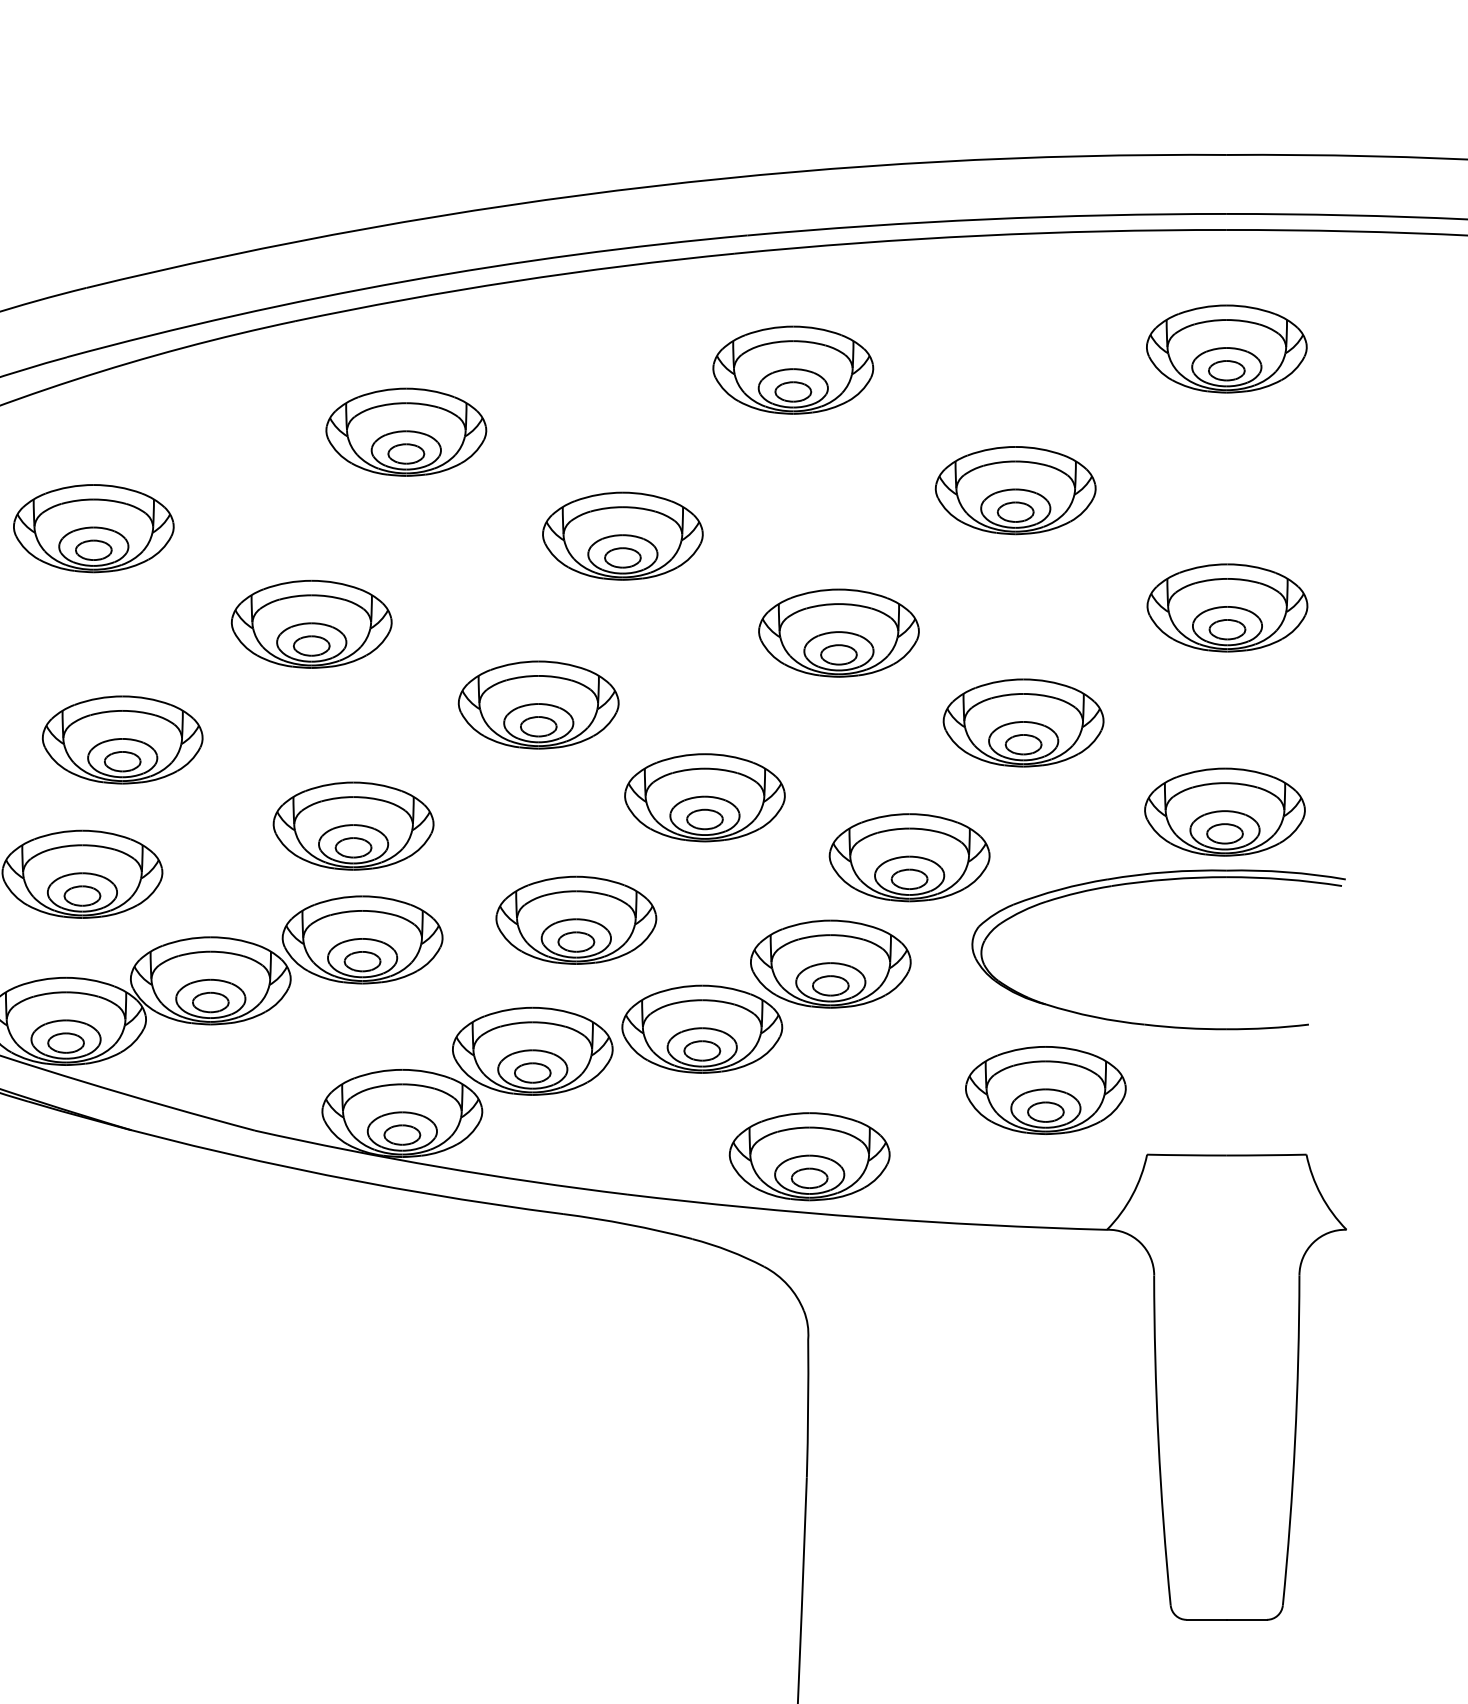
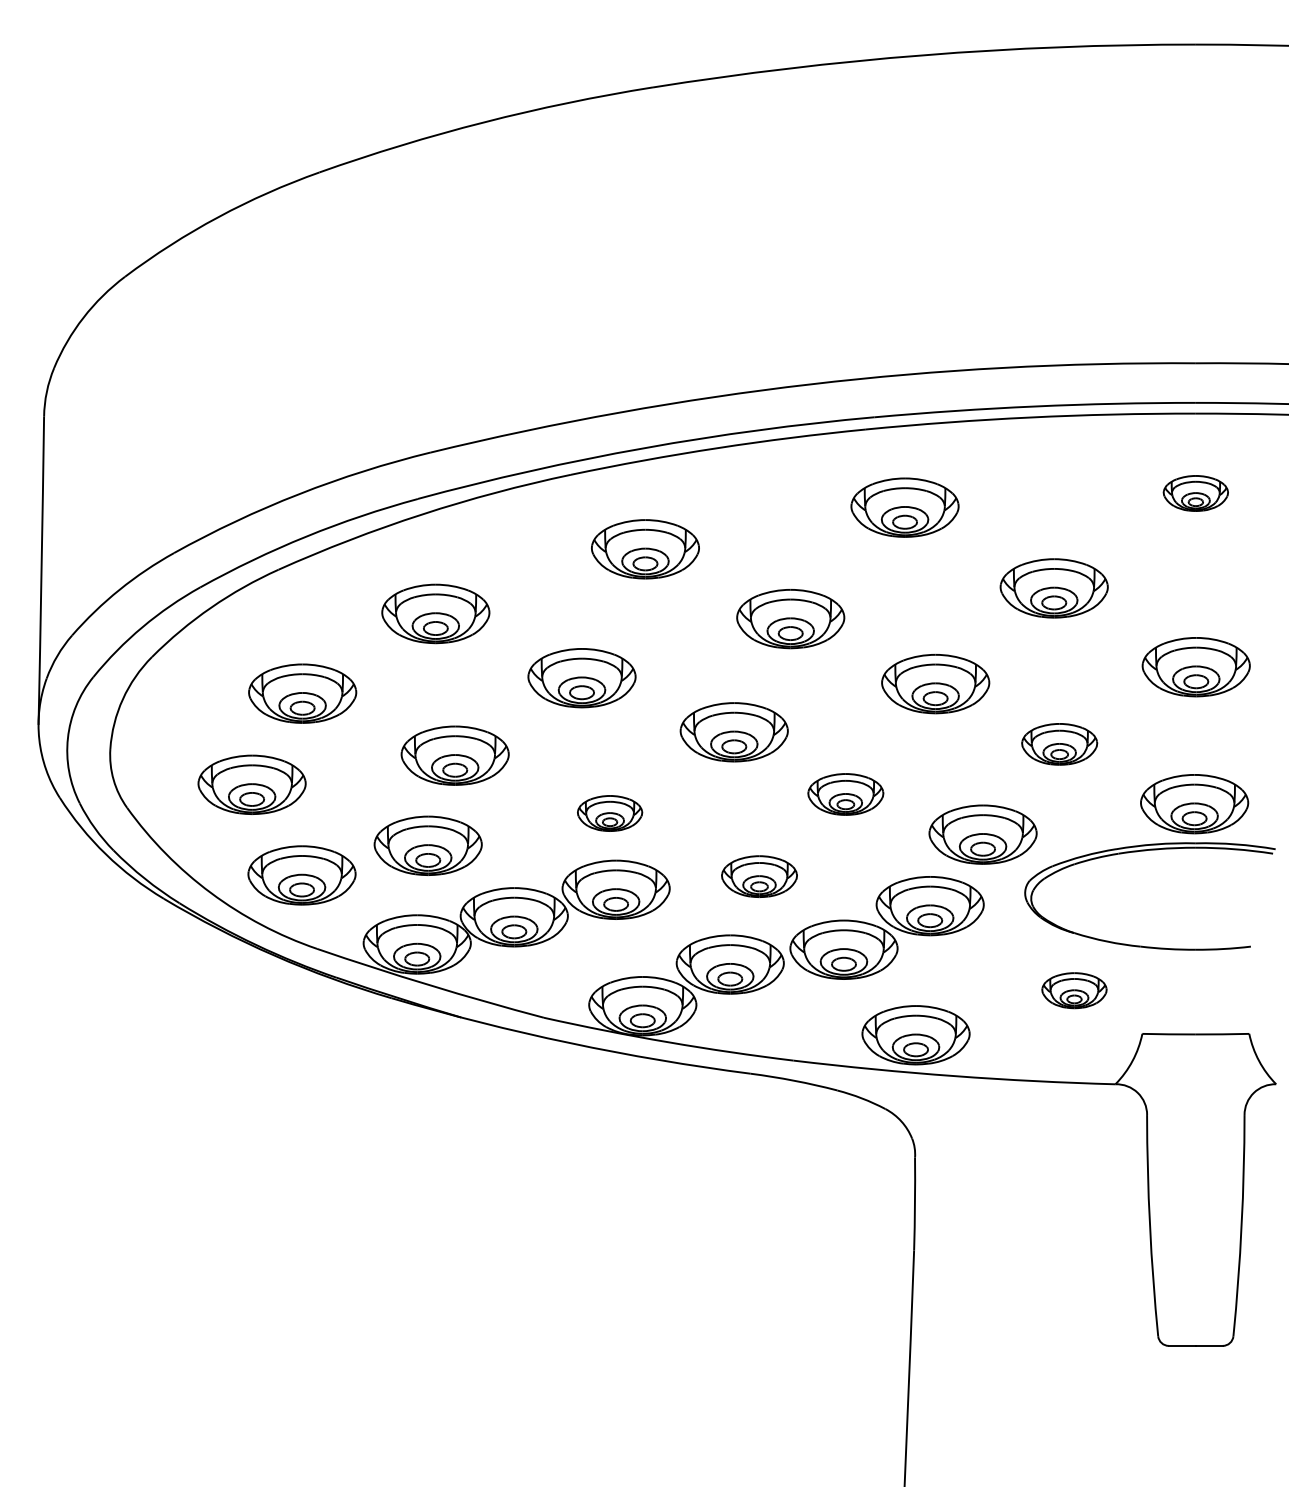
part: (1226, 349) -> (1195, 493), size x0.6
part: (1023, 723) -> (1059, 744), size x0.7
part: (704, 797) -> (845, 794), size x0.7
part: (352, 826) -> (609, 813), size x0.6
part: (576, 920) -> (759, 876), size x0.7
part: (1045, 1089) -> (1074, 990), size x0.6

